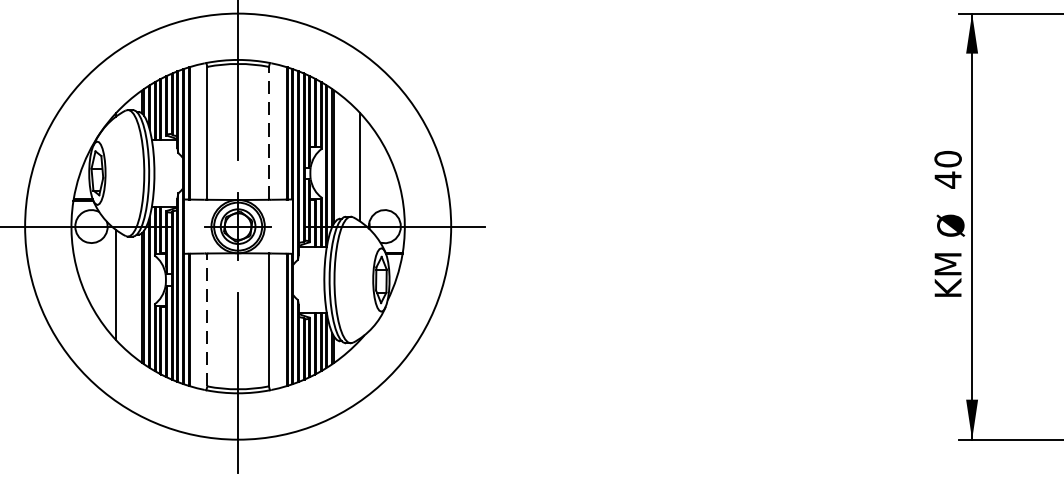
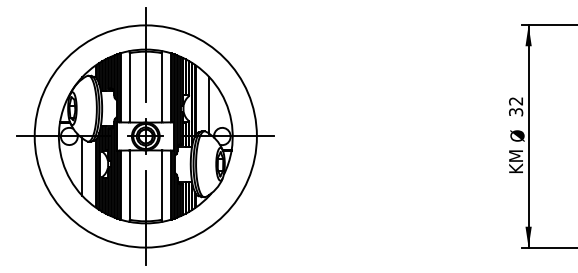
line: (268, 132) -> (161, 87), dashed -> solid
text: (948, 169) -> (516, 106), 40 -> 32
line: (206, 320) -> (129, 185), dashed -> solid

